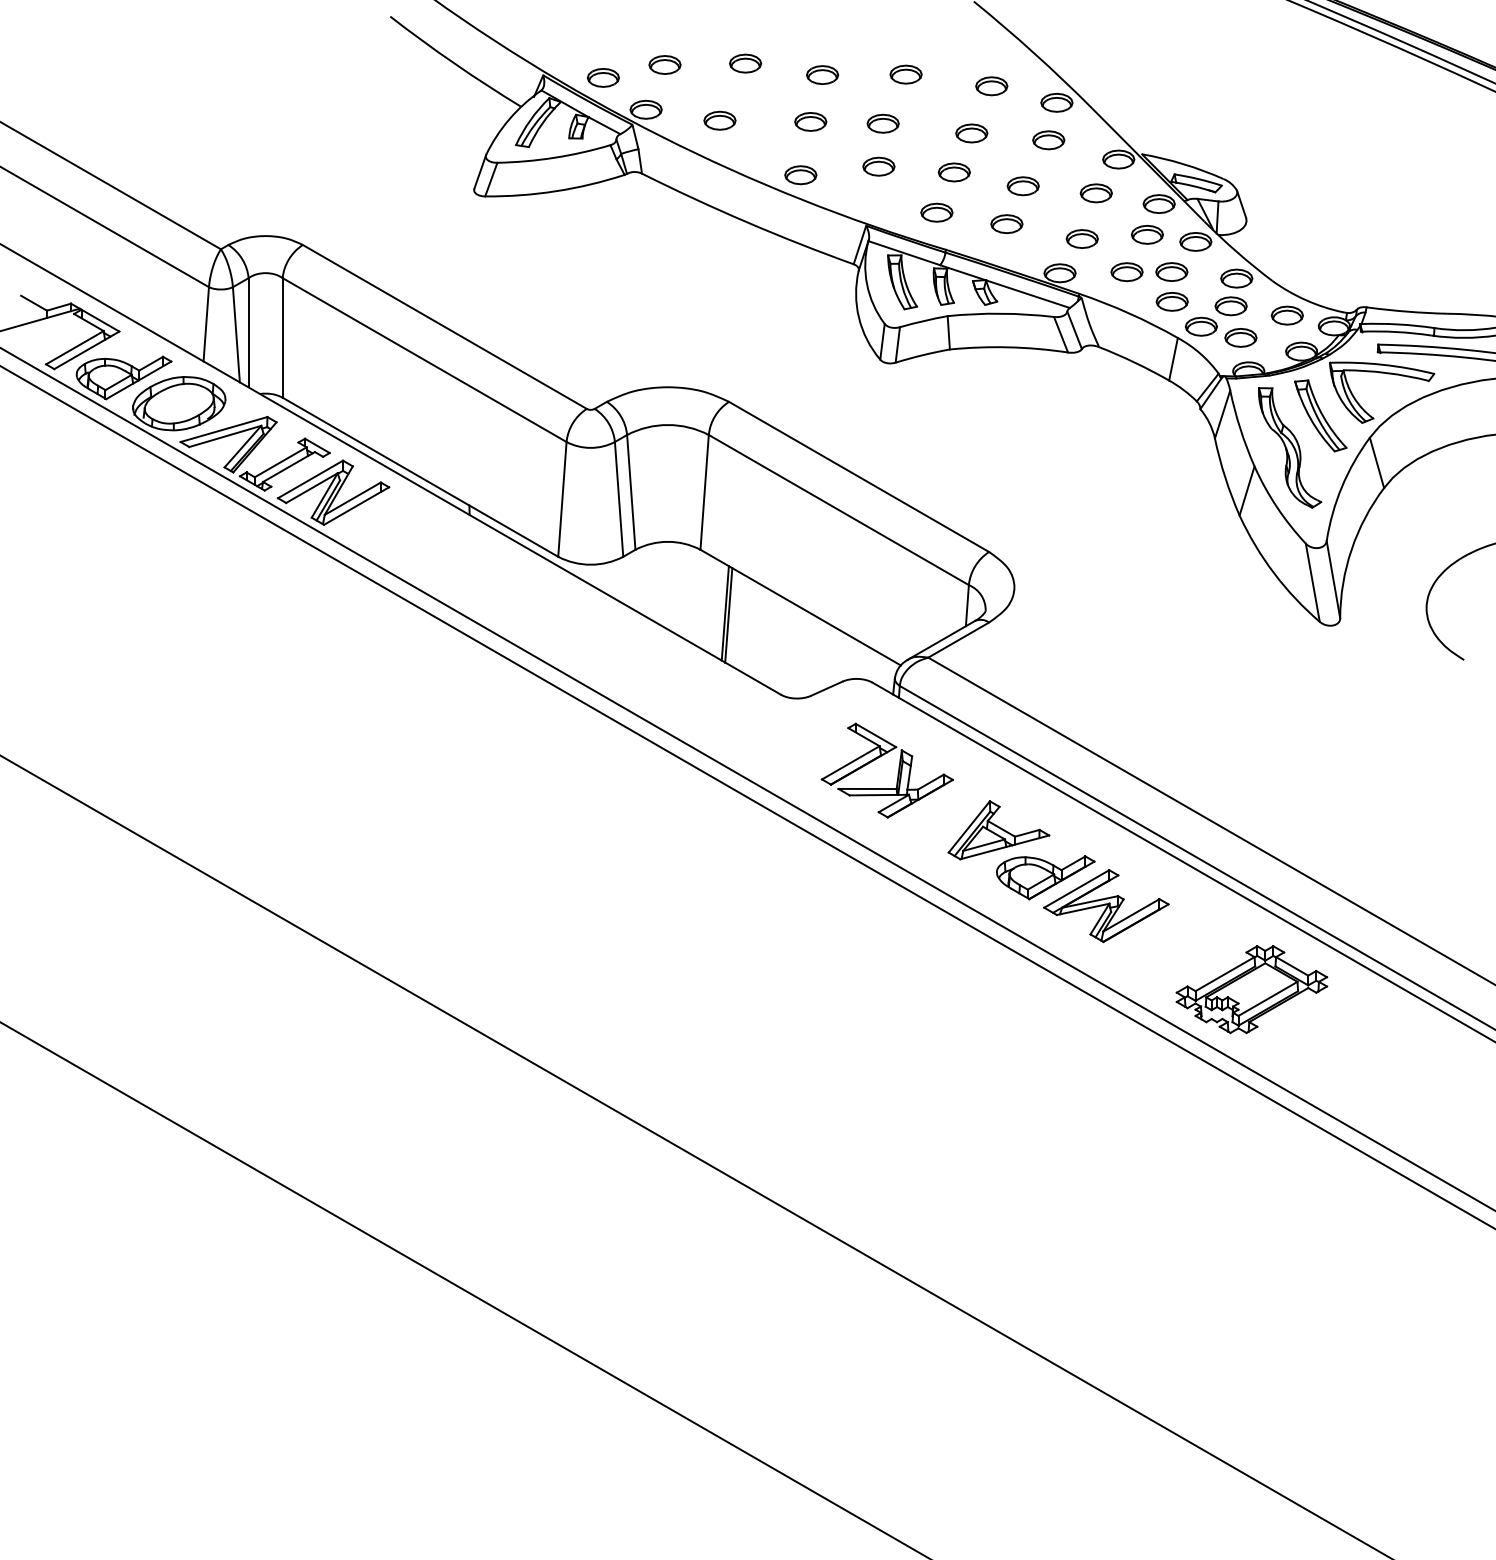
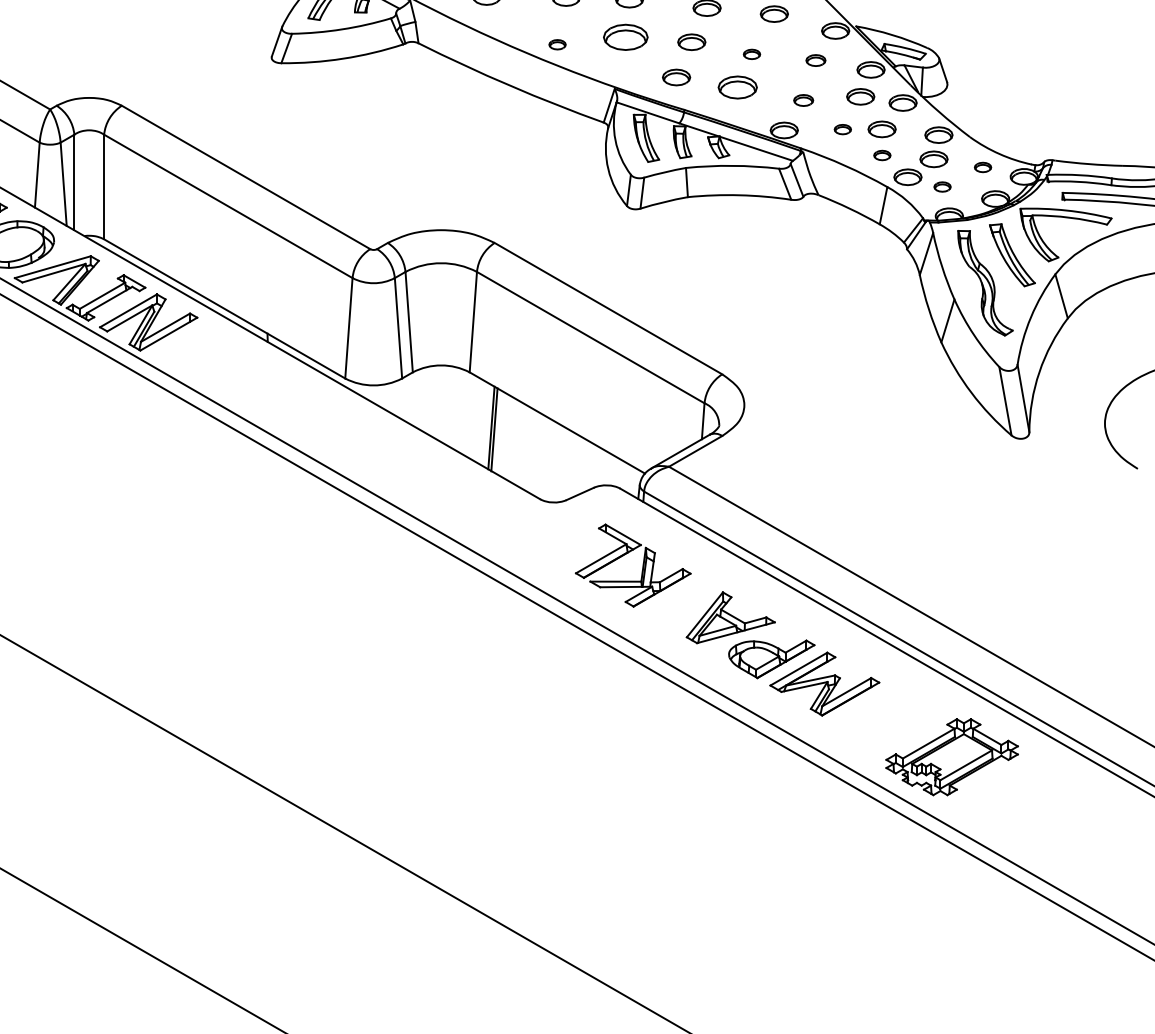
part: (878, 166) -> (625, 37), size x1.6
part: (800, 175) -> (557, 44), size x0.6
part: (1022, 186) -> (751, 54), size x0.6
part: (1095, 193) -> (815, 60), size x0.7
part: (1006, 223) -> (737, 86), size x1.4
part: (1081, 238) -> (803, 100), size x0.7
part: (1126, 272) -> (842, 129), size x0.6
part: (1171, 301) -> (881, 155), size x0.6
part: (1286, 315) -> (982, 167), size x0.6
part: (1240, 337) -> (942, 186), size x0.6

